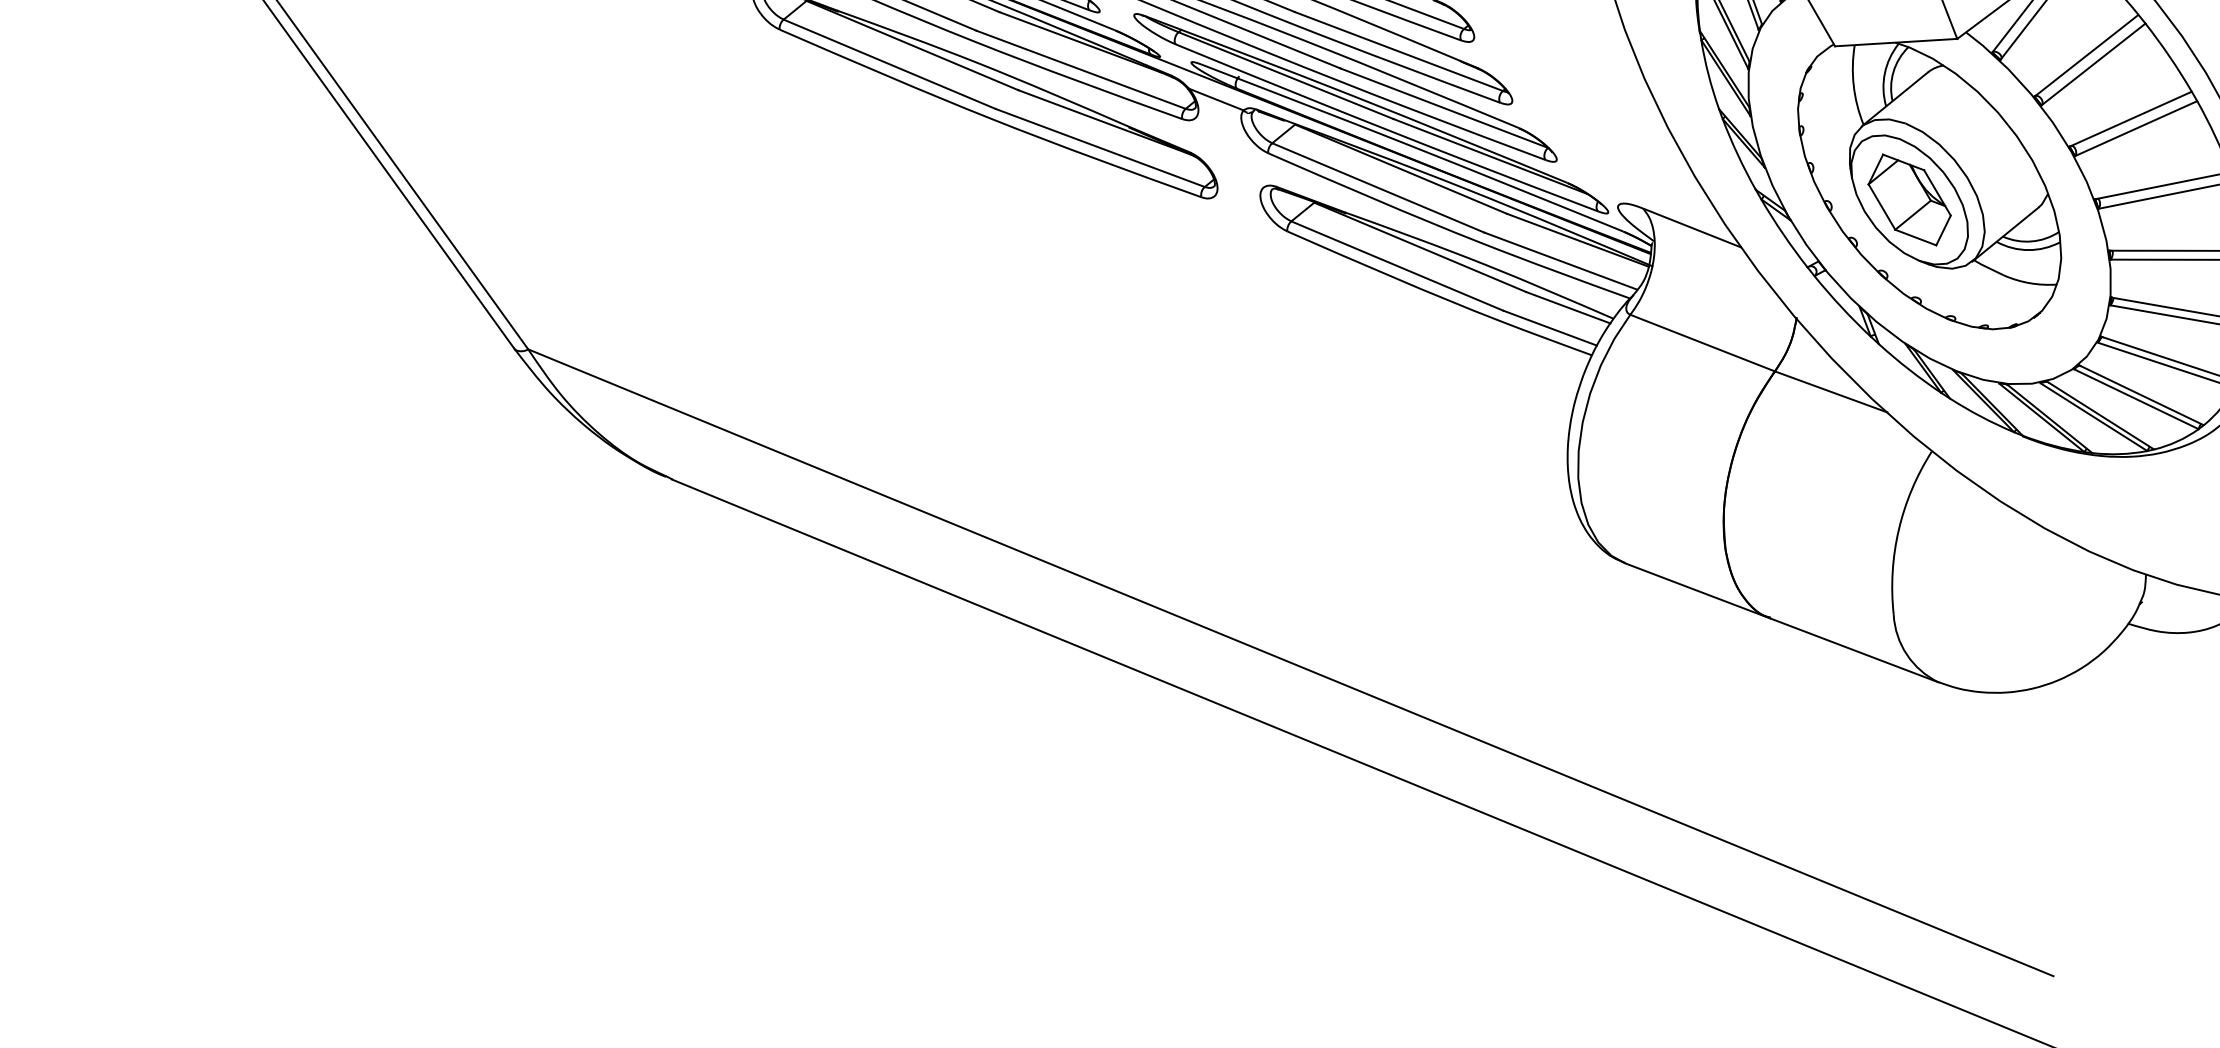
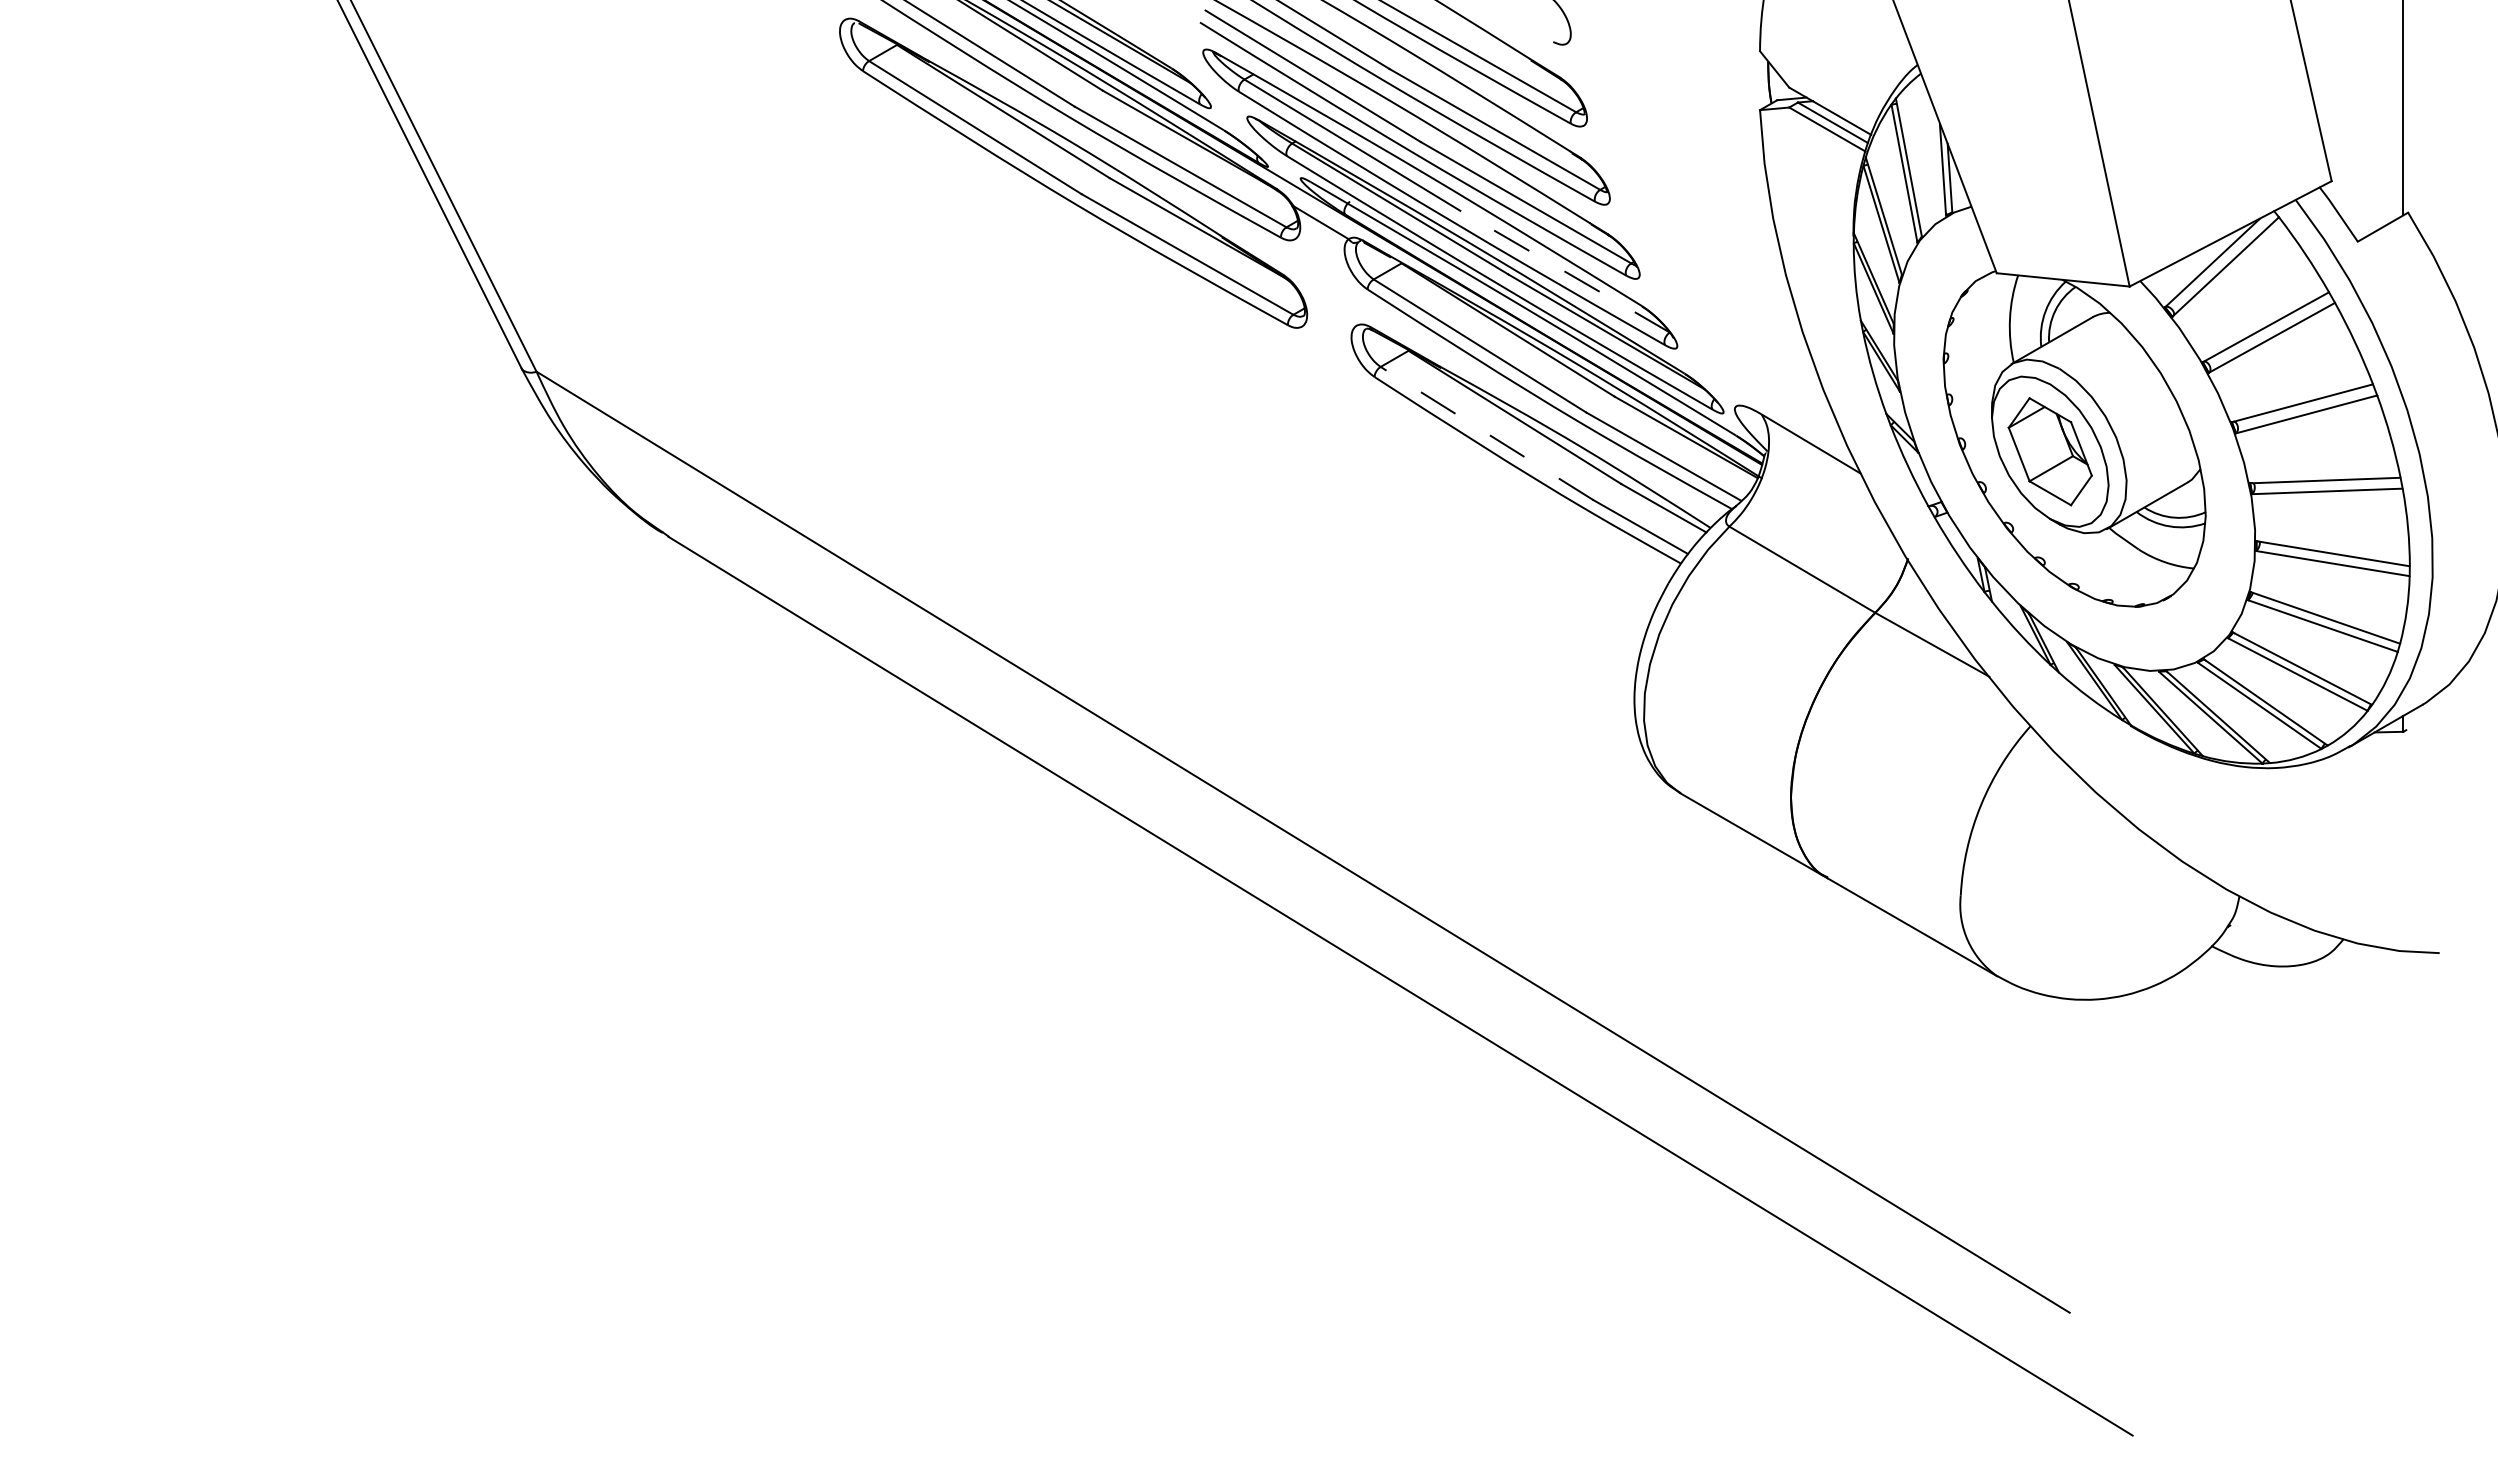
line: (1443, 108) -> (1564, 271), solid -> dashed
line: (1396, 266) -> (1486, 433), solid -> dashed

